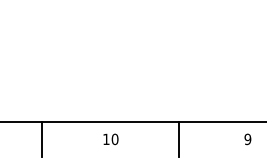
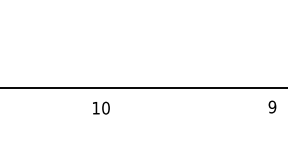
line: (42, 139) -> (41, 107), removed
text: (110, 139) -> (100, 108), moved
line: (179, 139) -> (195, 107), removed

